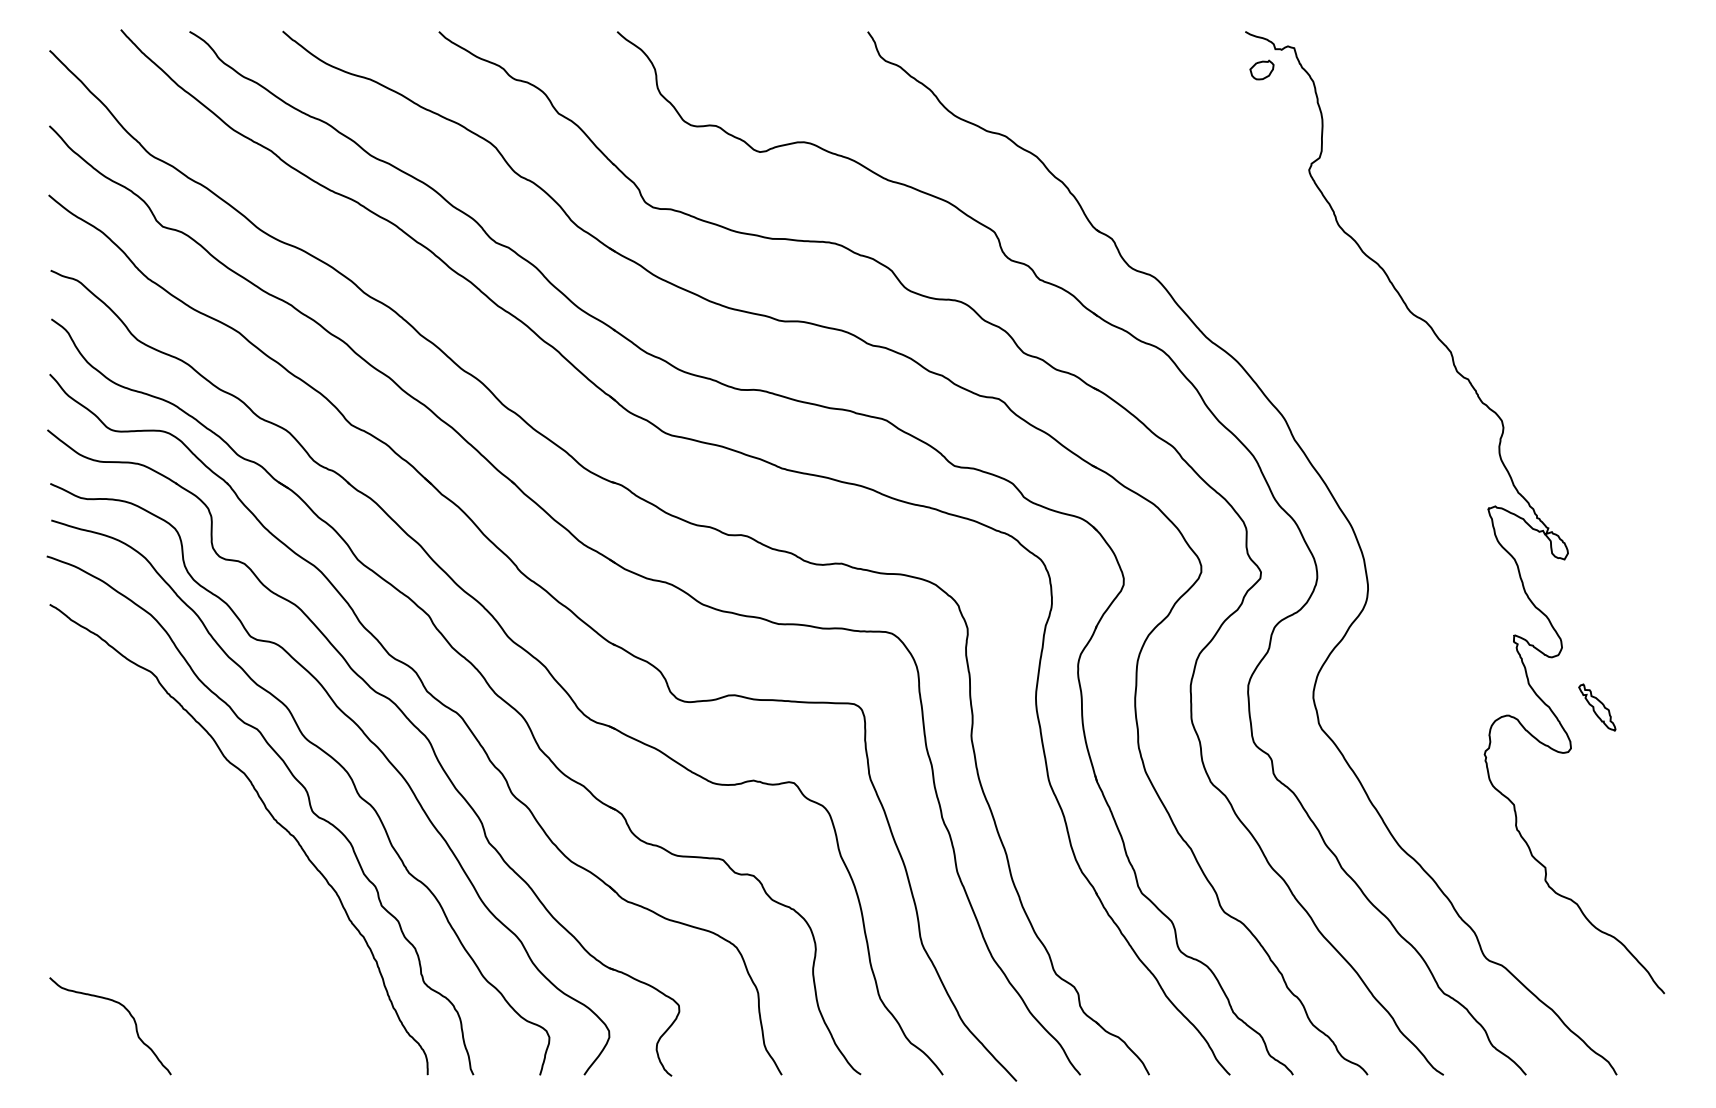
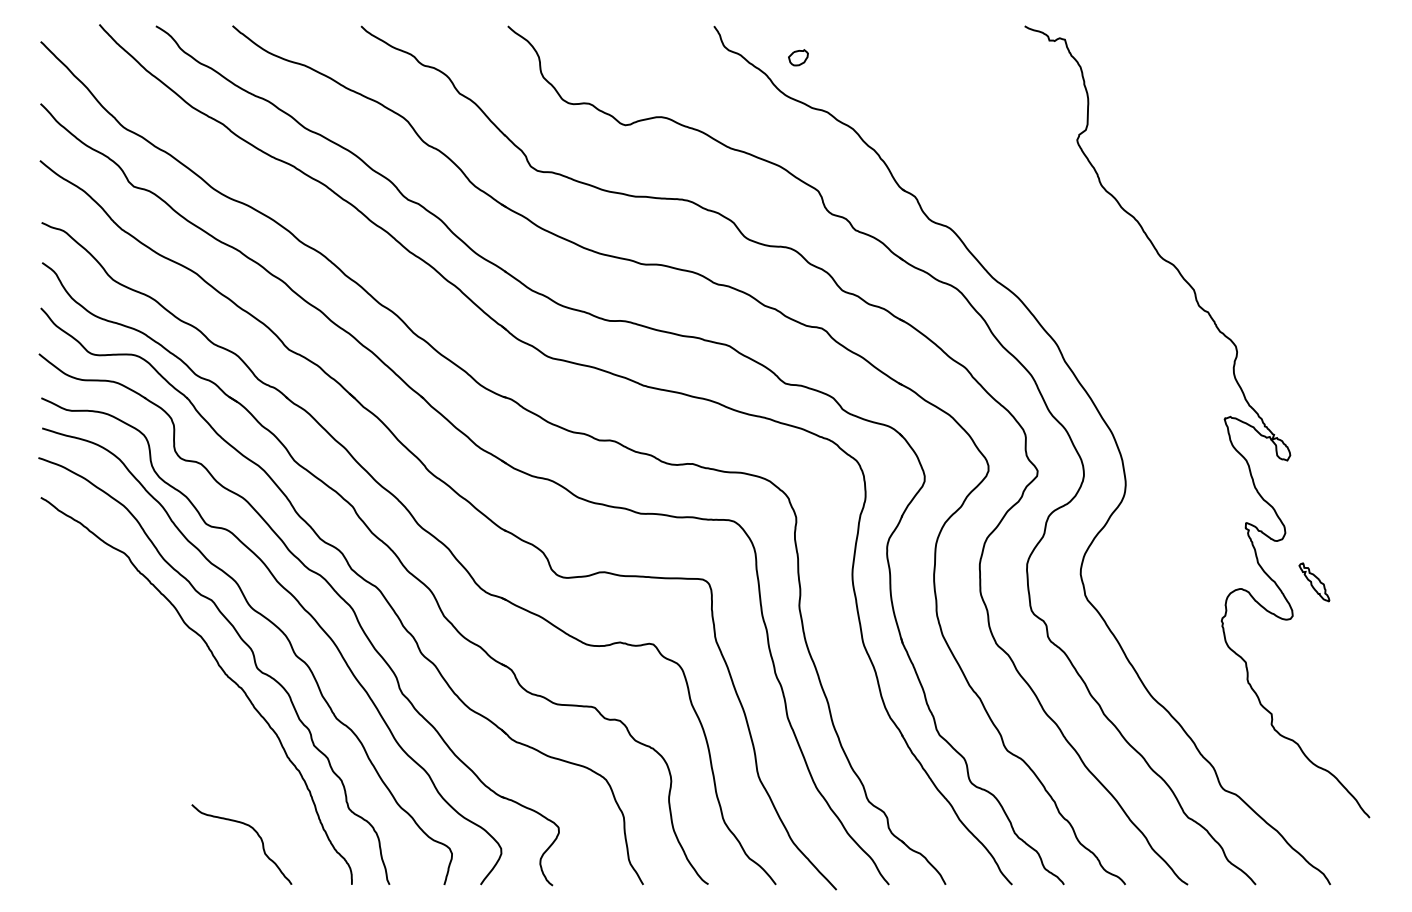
part: (1262, 69) -> (798, 57), moved
curve: (129, 1015) -> (257, 835), moved

